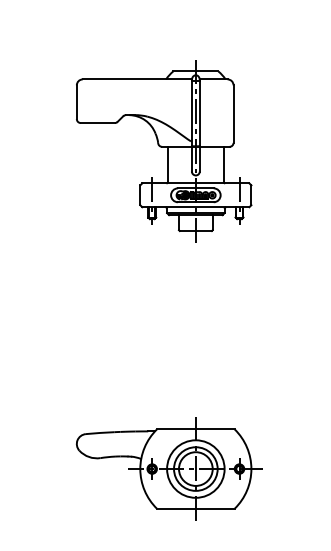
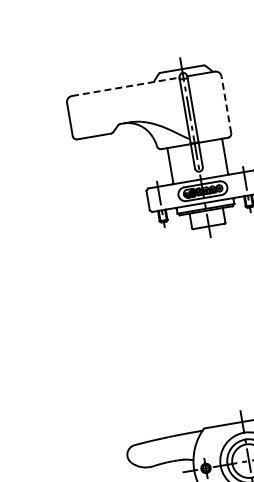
line: (137, 79) -> (125, 86), solid -> dashed
line: (233, 114) -> (226, 105), solid -> dashed

